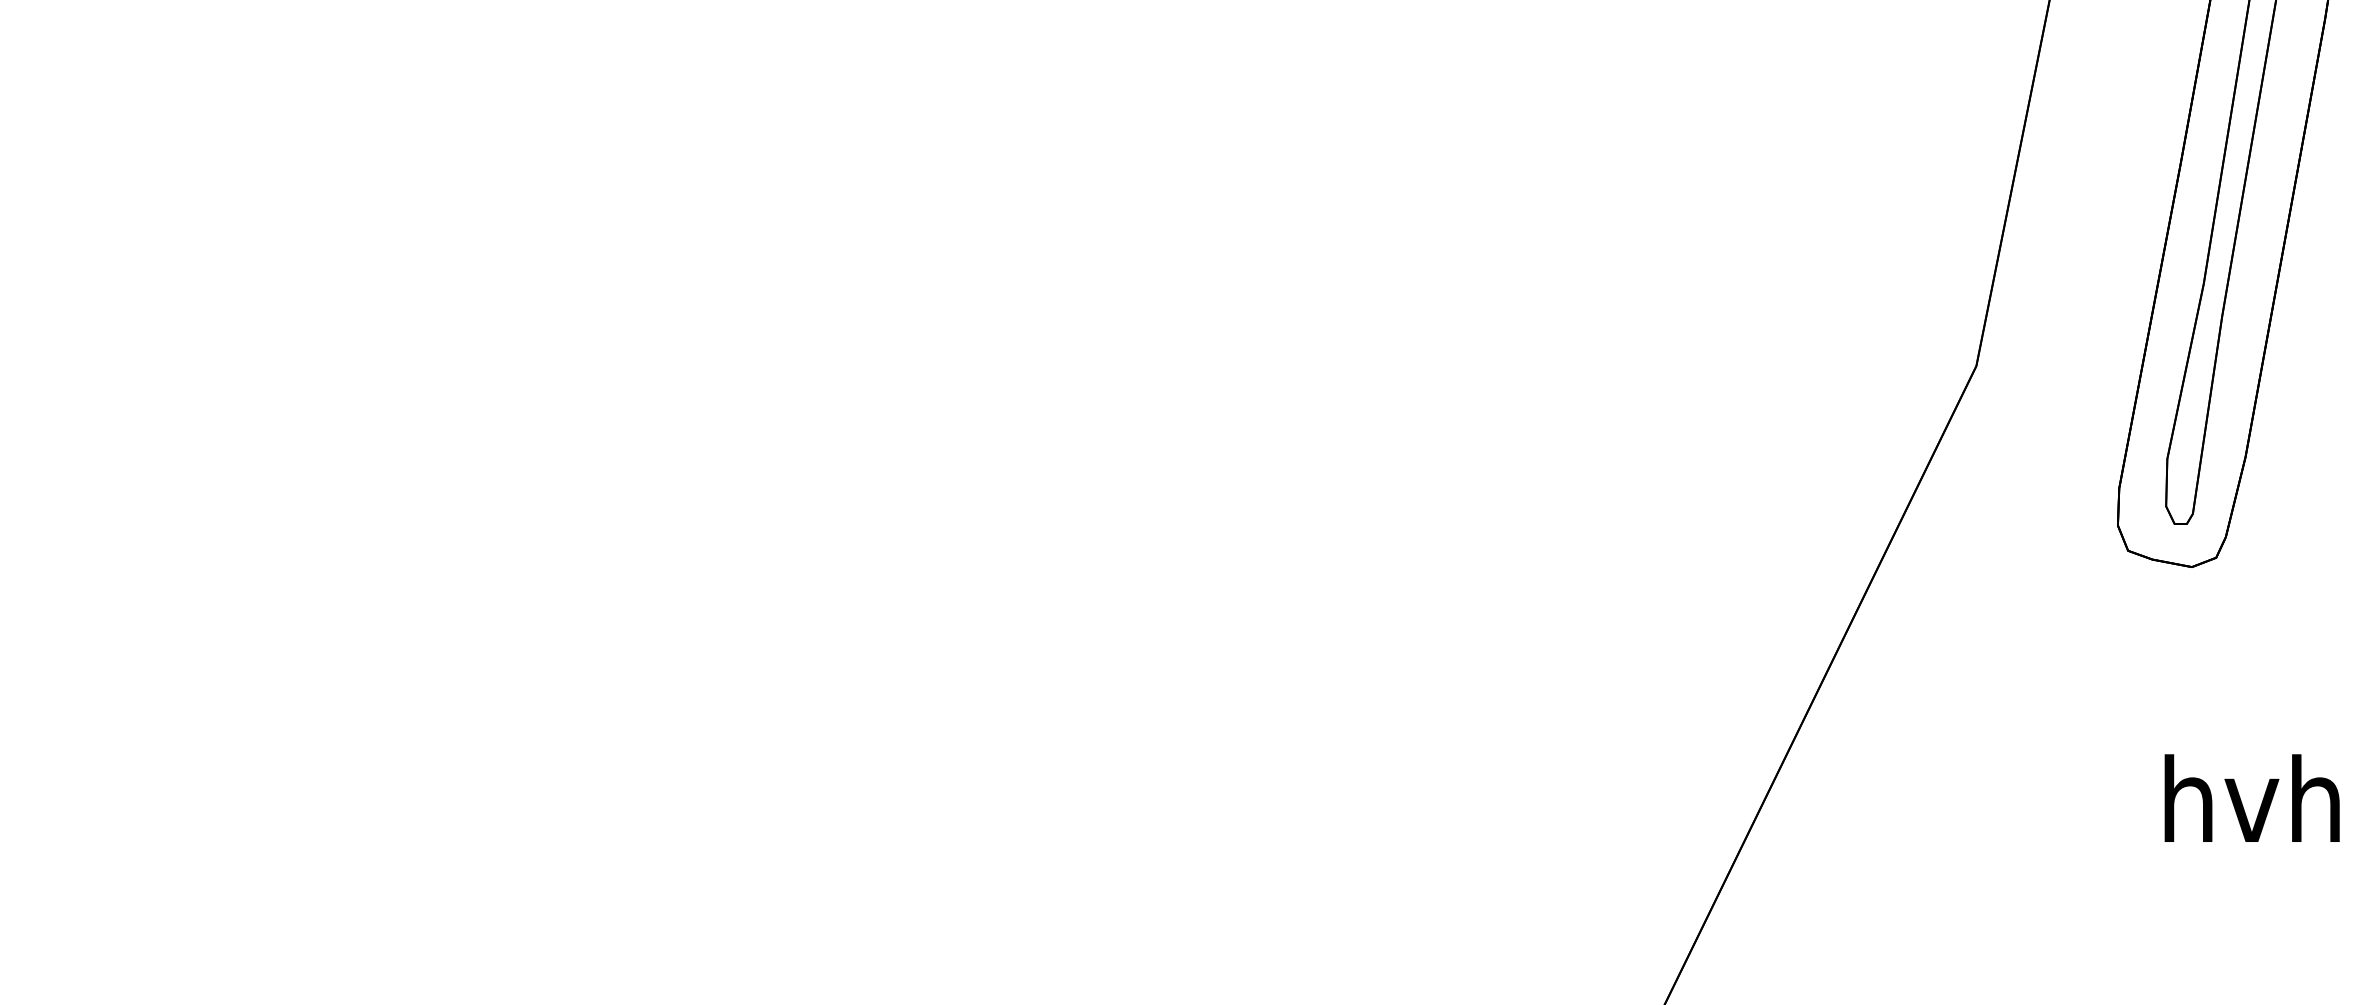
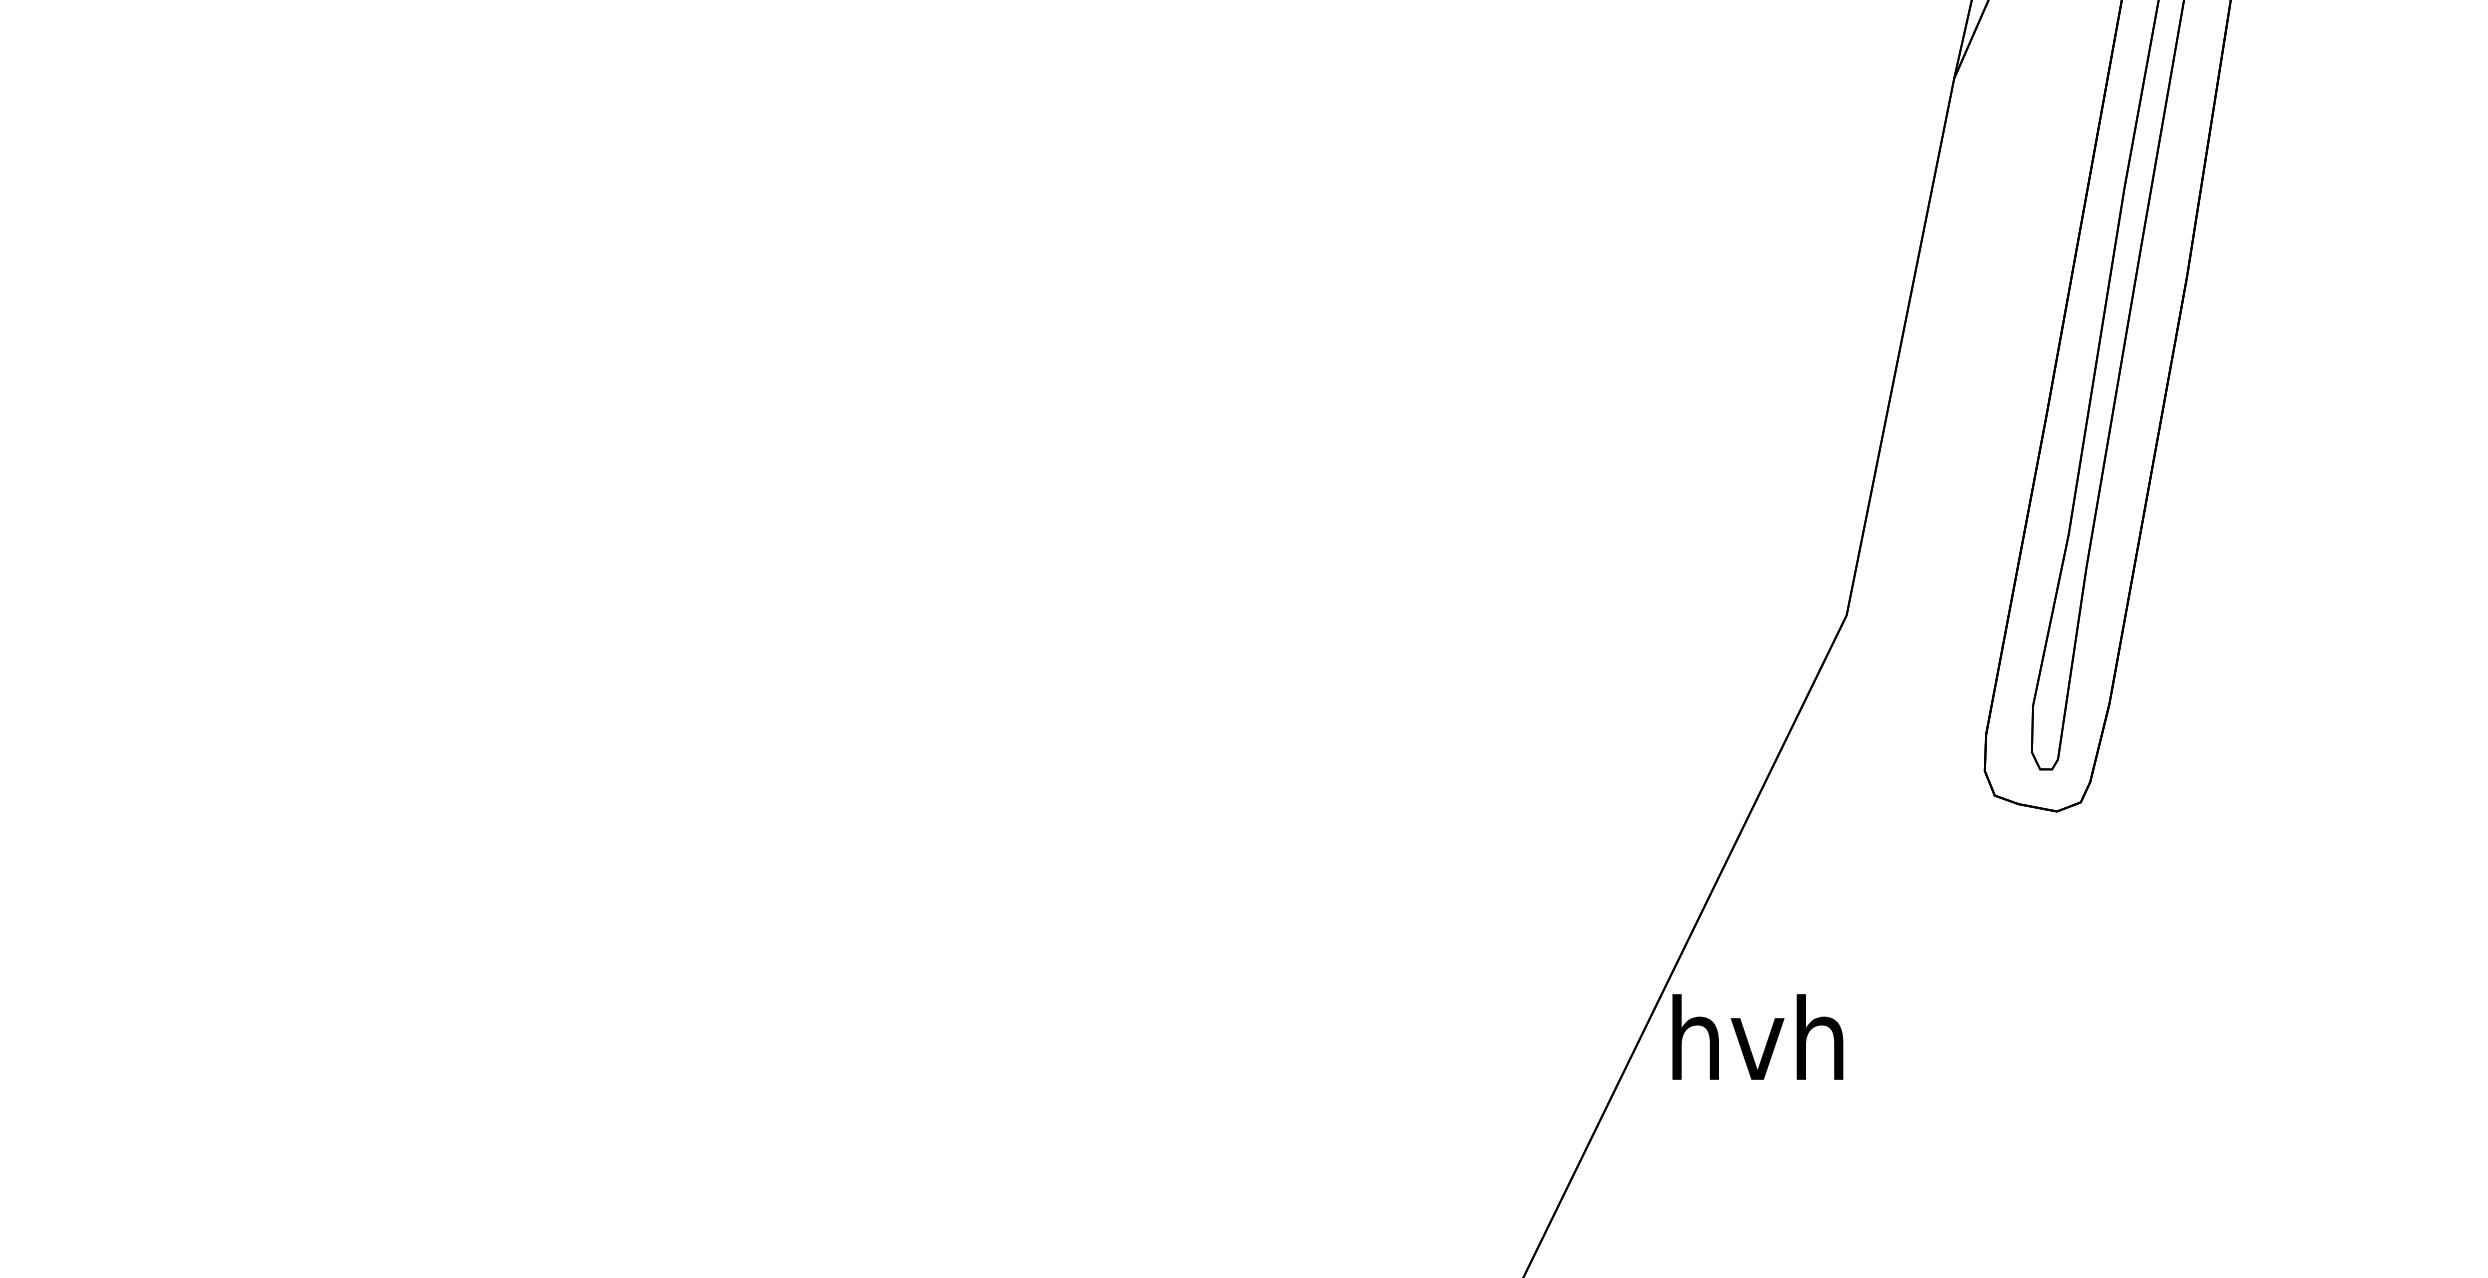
text: (2251, 797) -> (1757, 1036), moved

